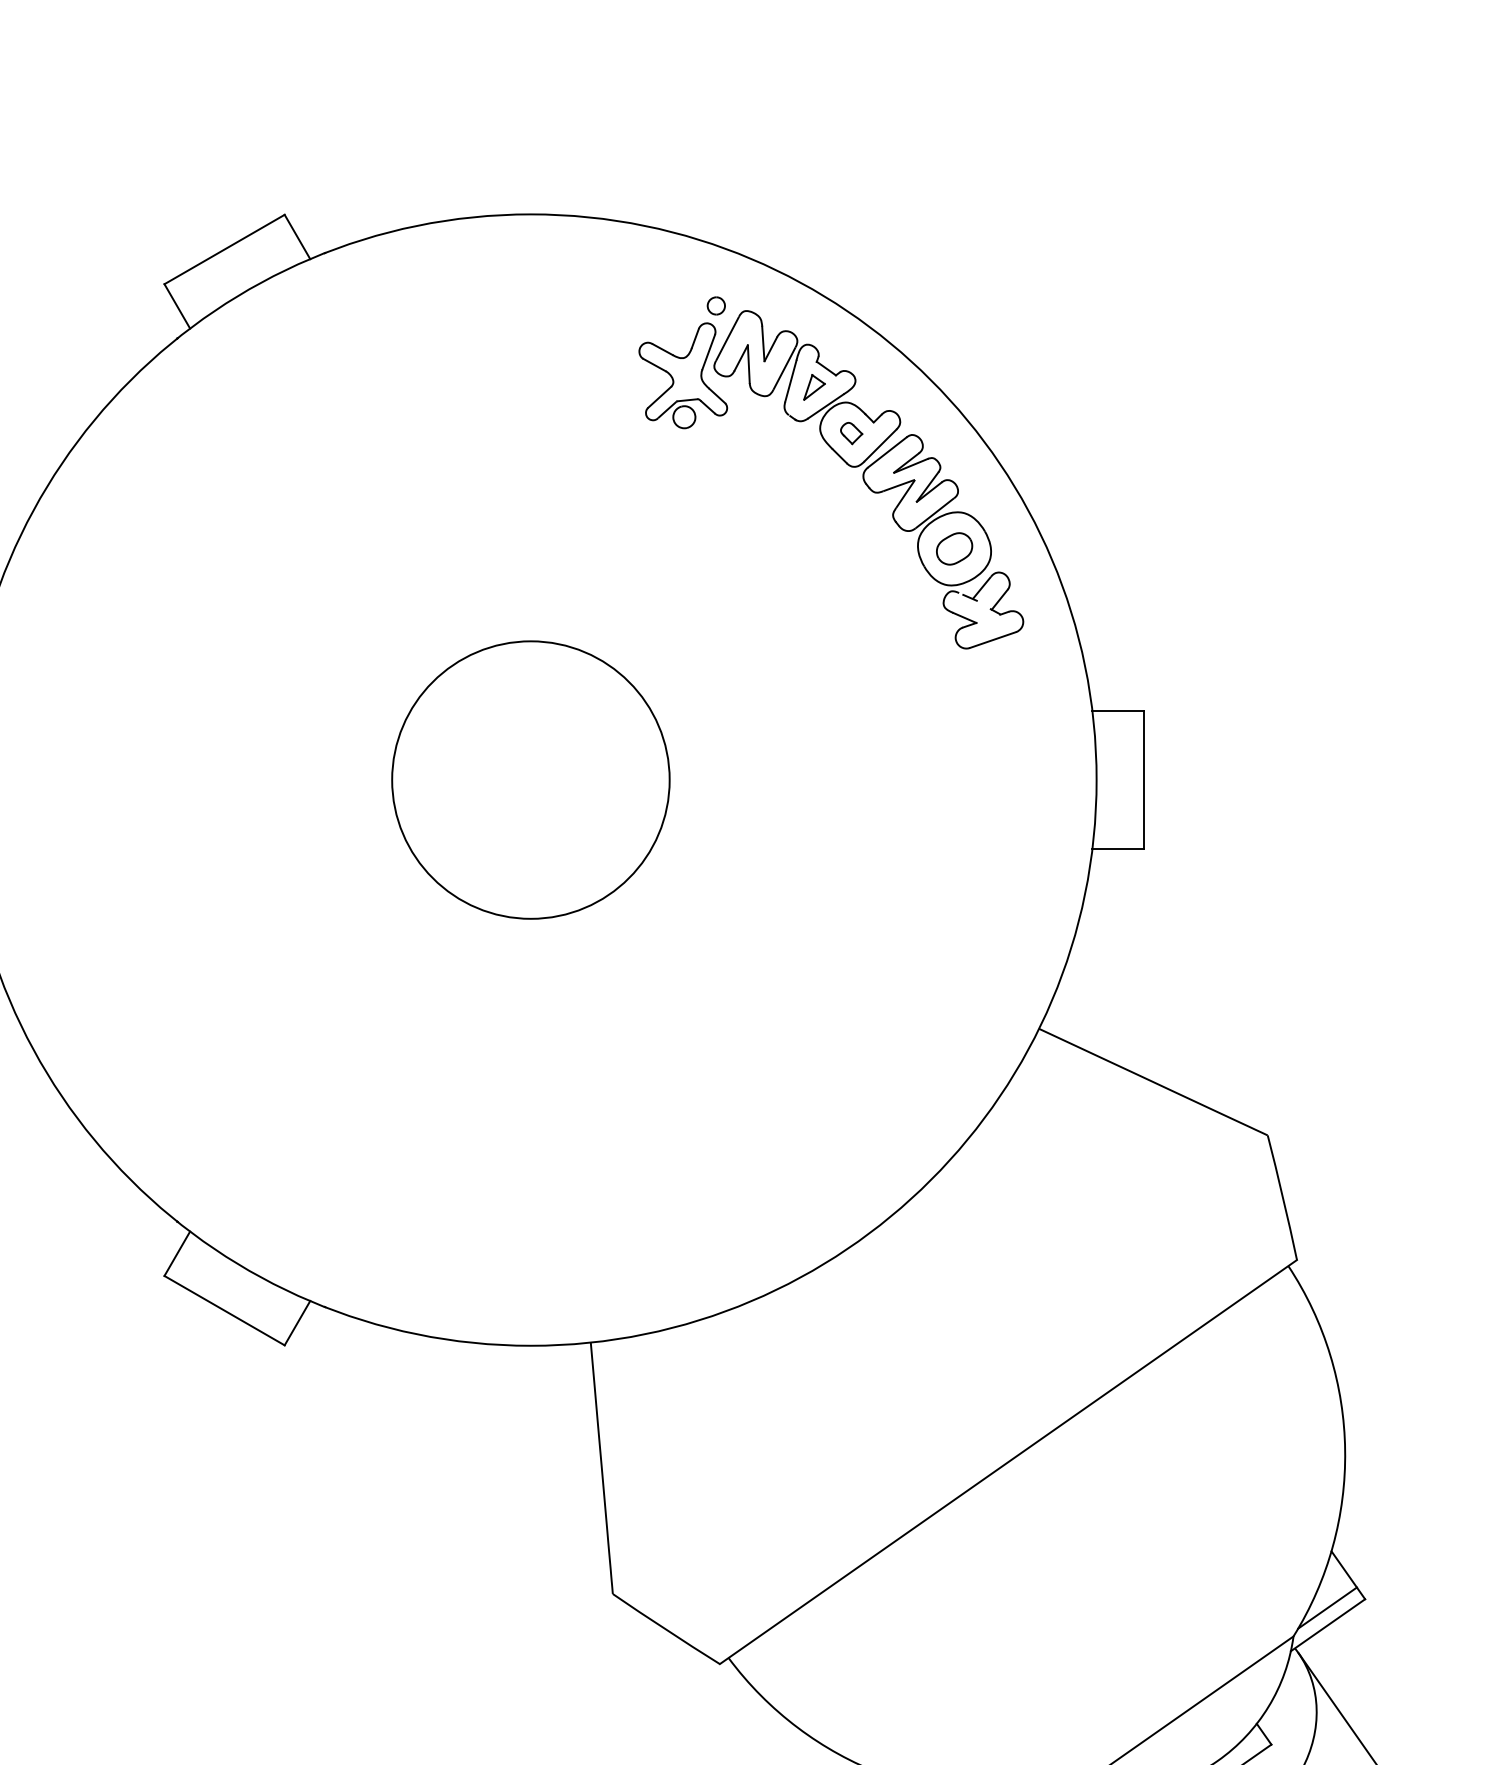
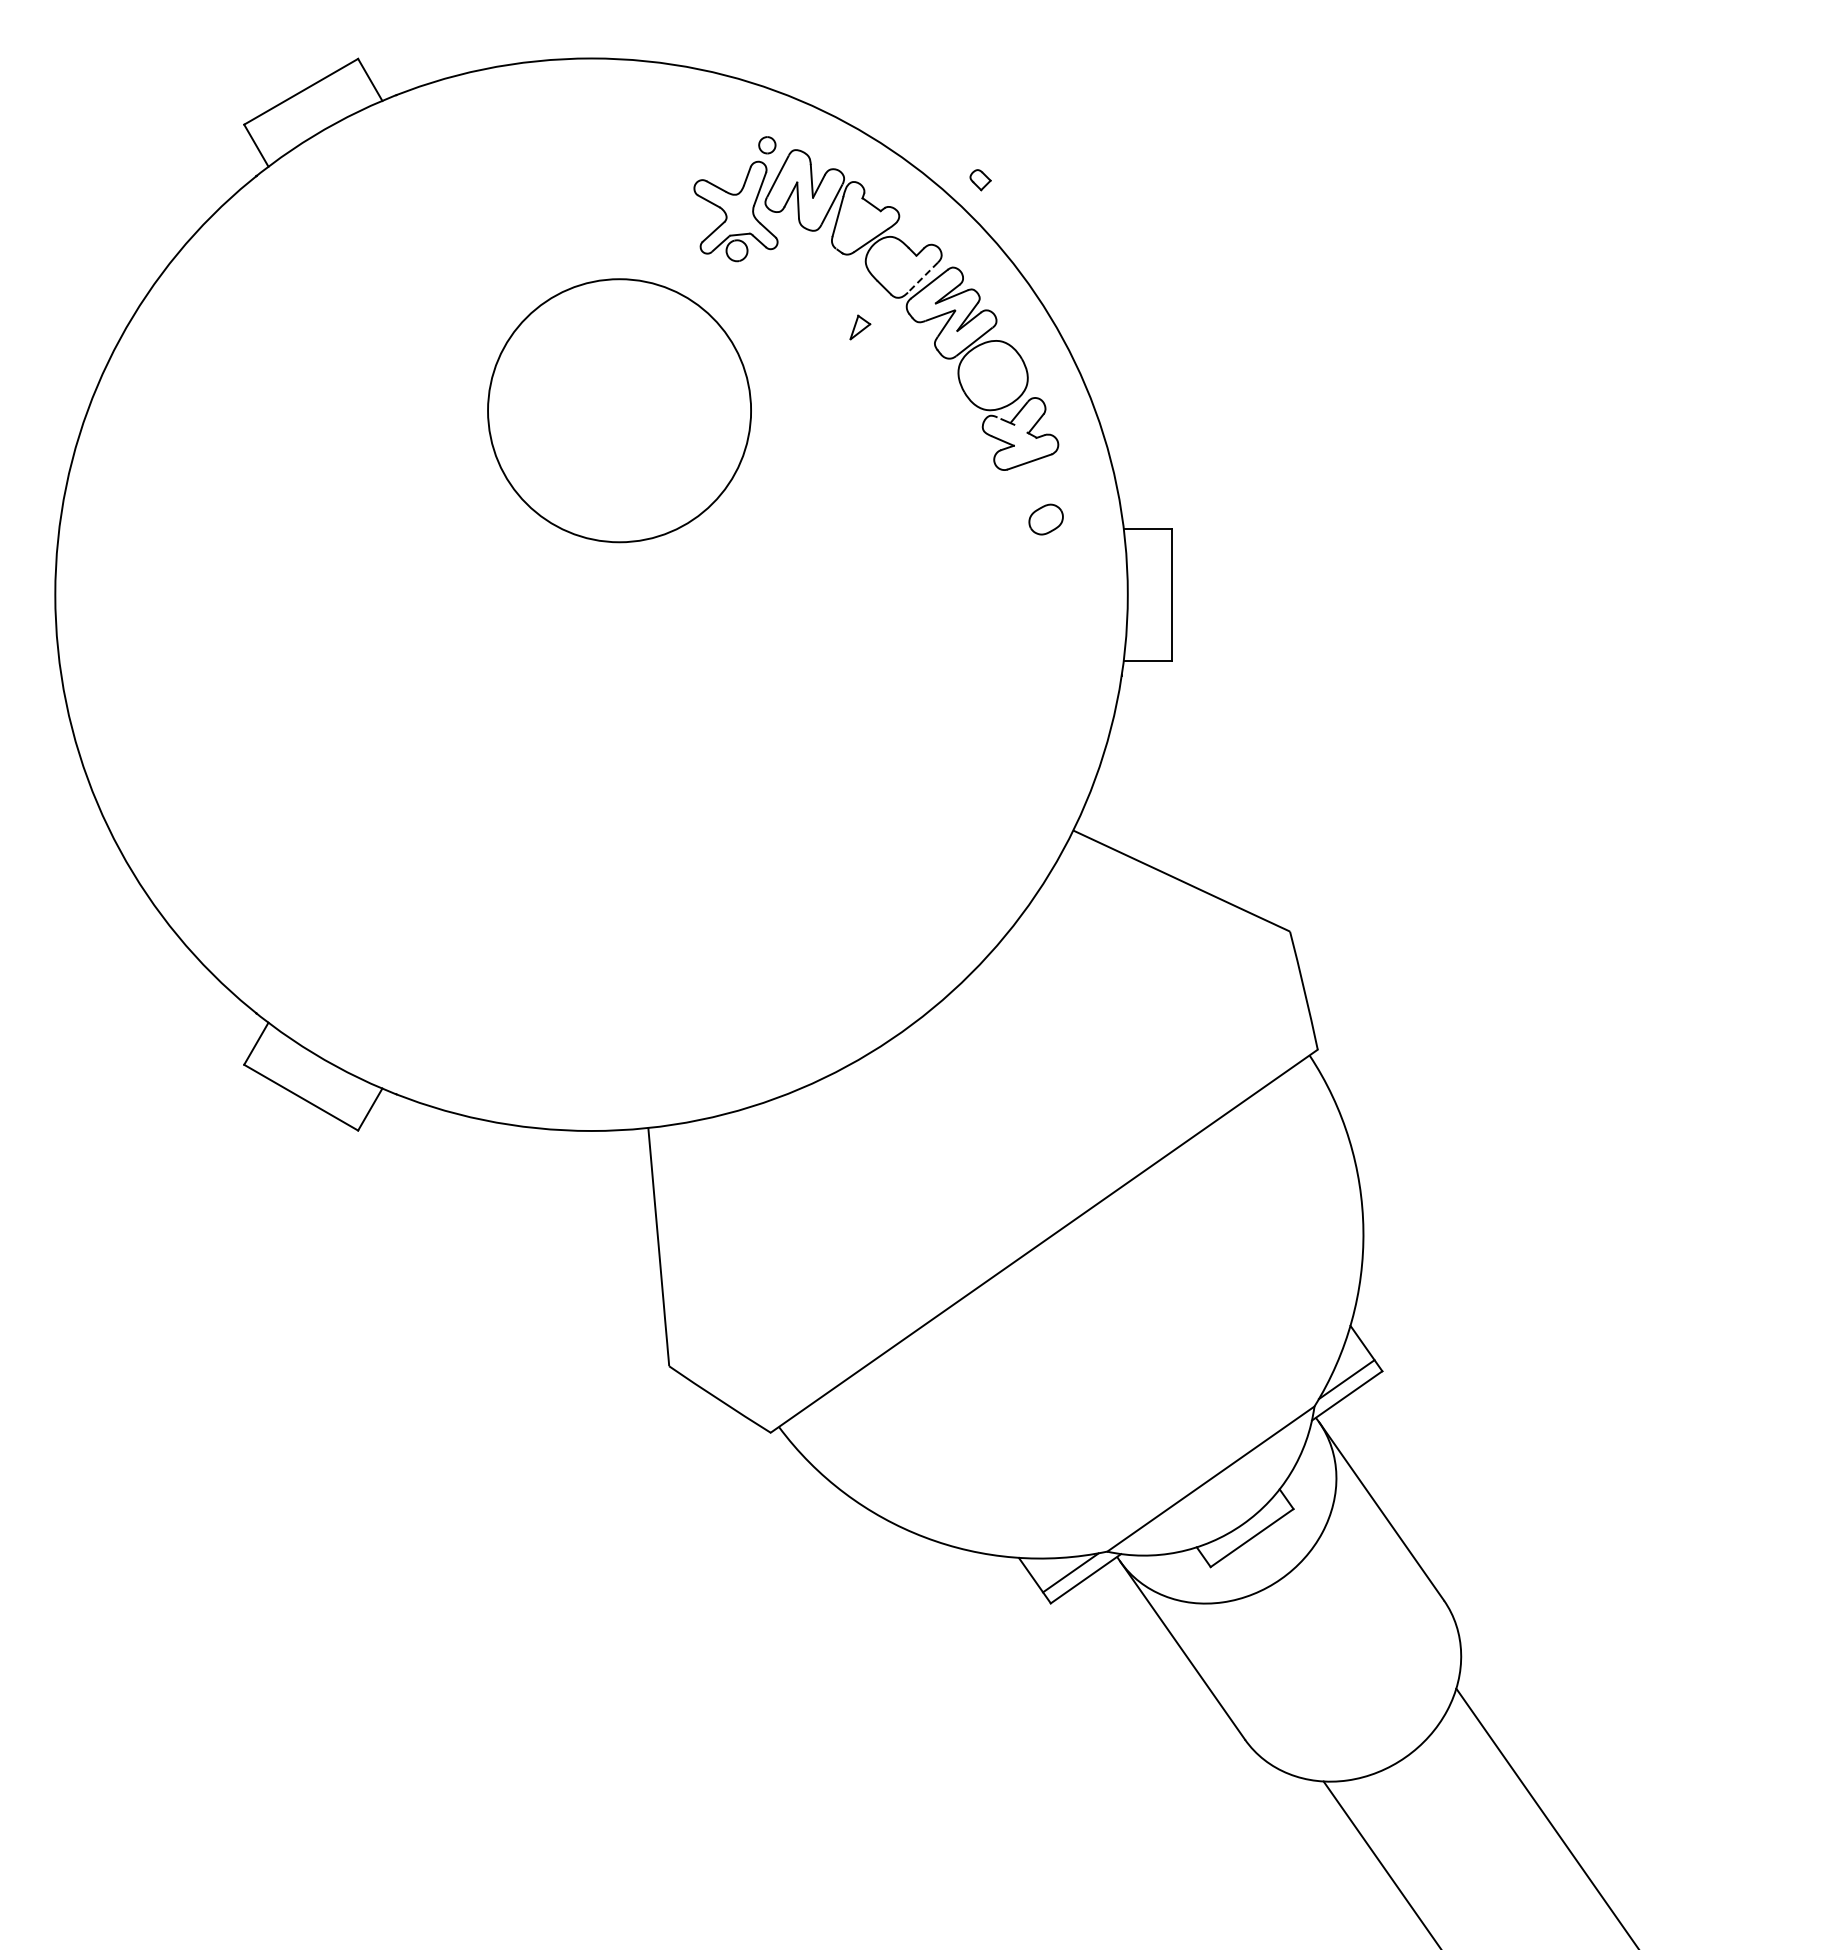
part: (814, 387) -> (860, 327), moved
part: (851, 433) -> (980, 180), moved
line: (880, 445) -> (922, 277), solid -> dashed
part: (953, 548) -> (1045, 519), moved
circle: (530, 779) -> (619, 410), moved

